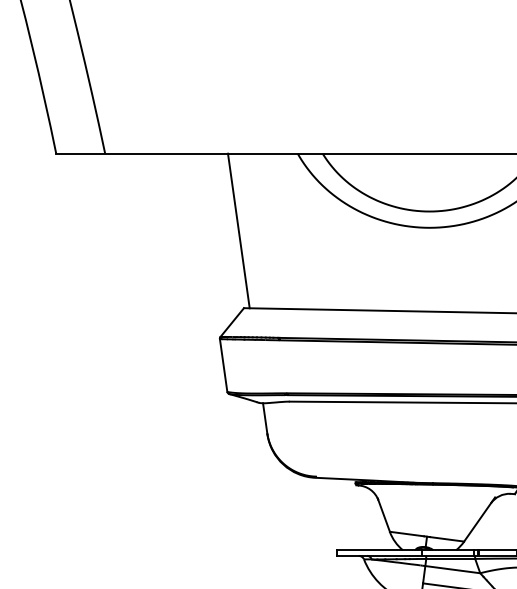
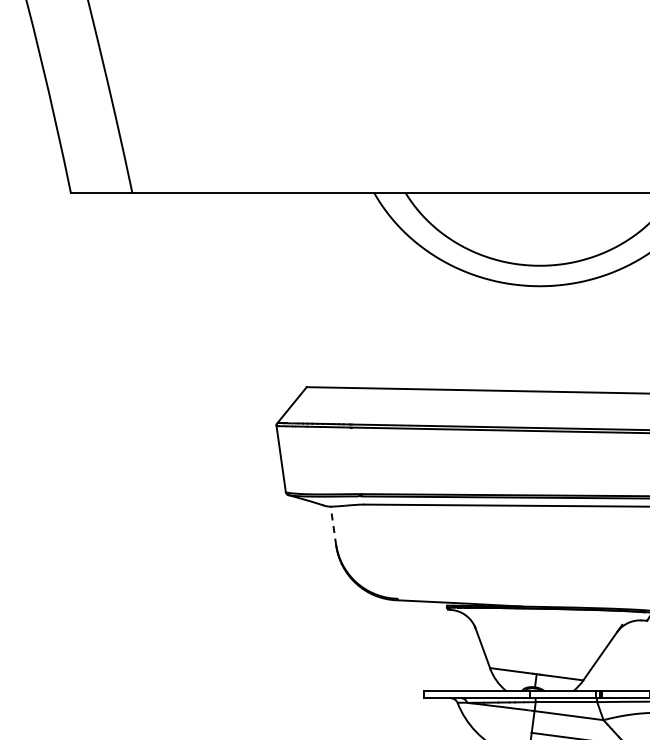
line: (238, 231) -> (299, 290), removed
line: (265, 419) -> (333, 526), solid -> dashed

